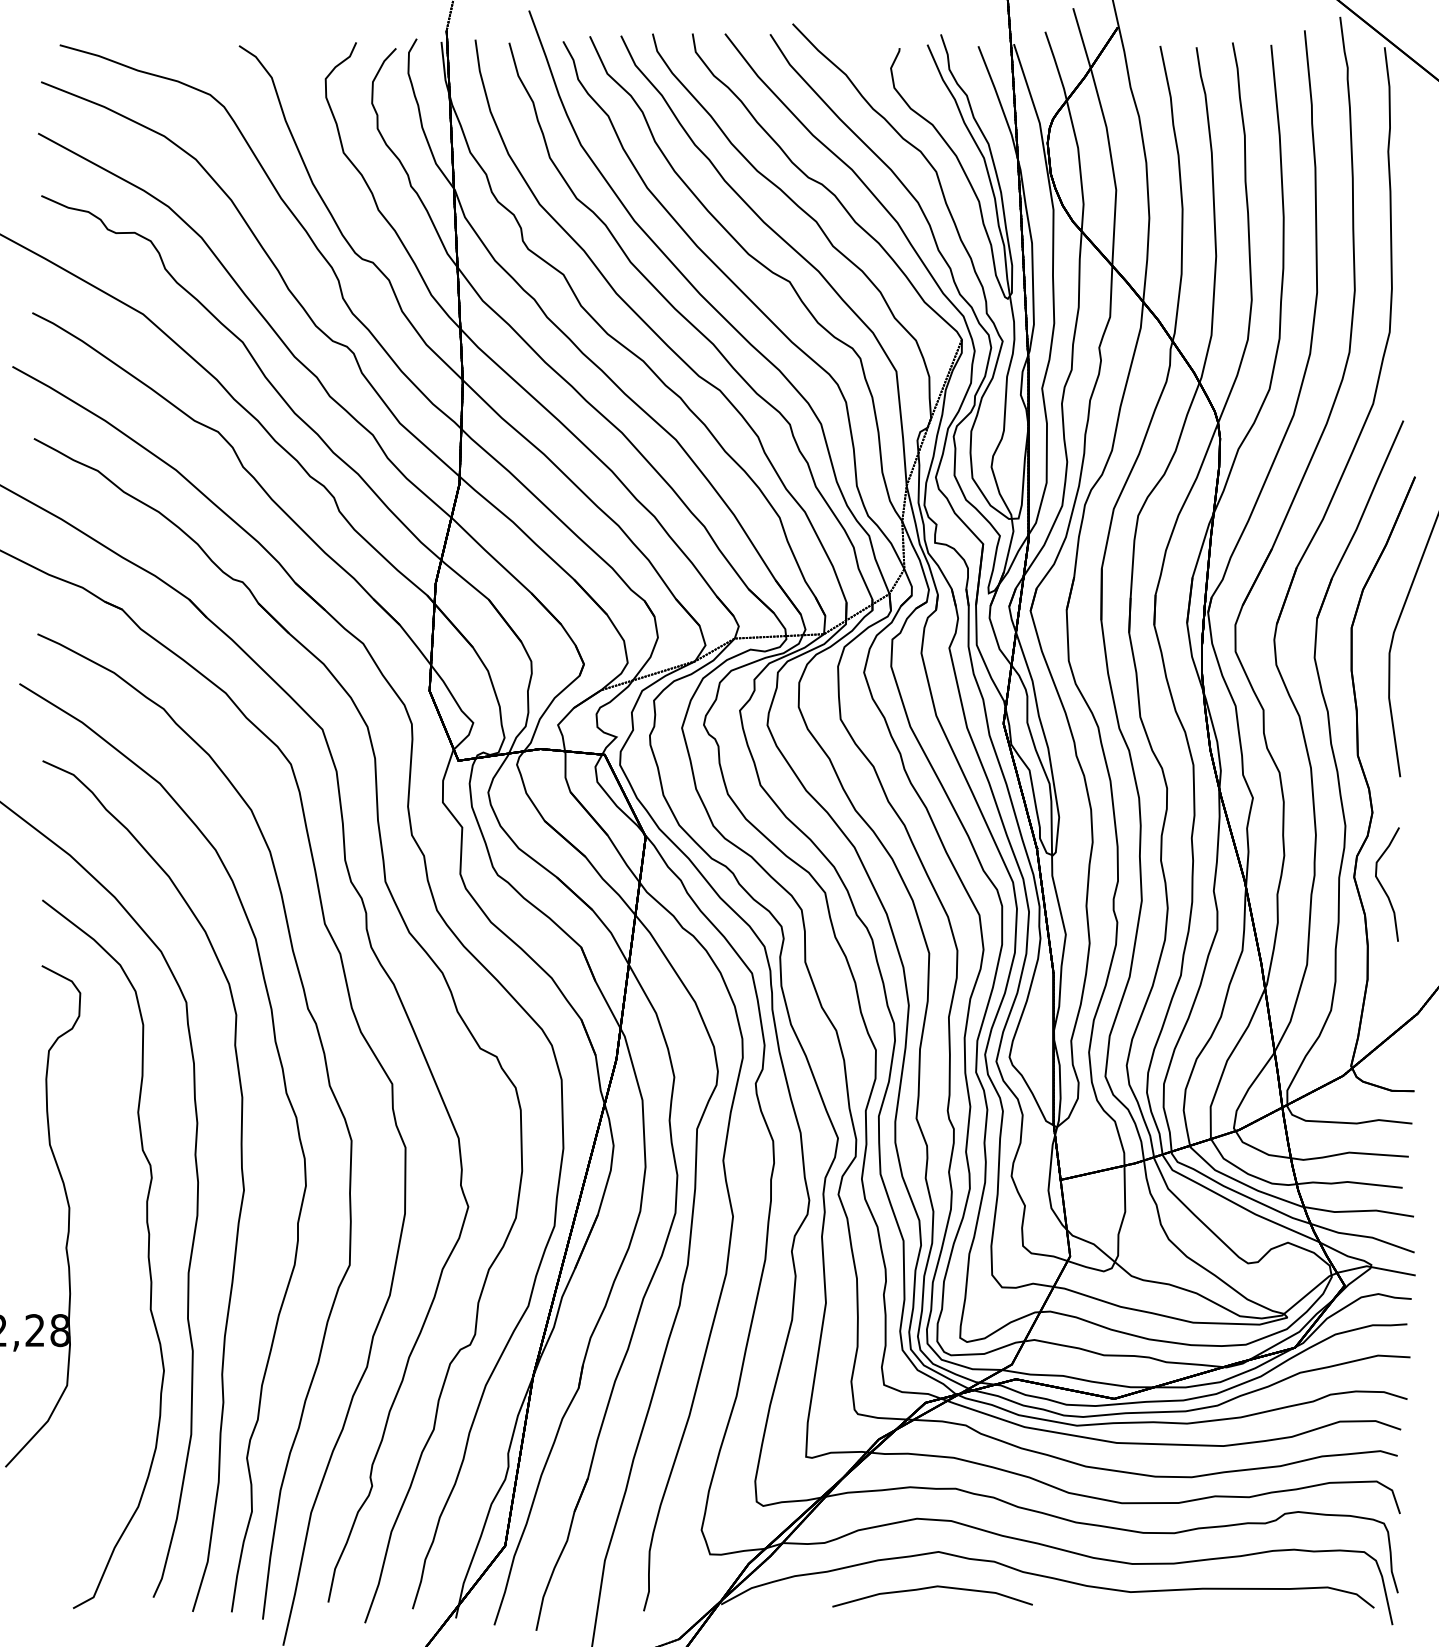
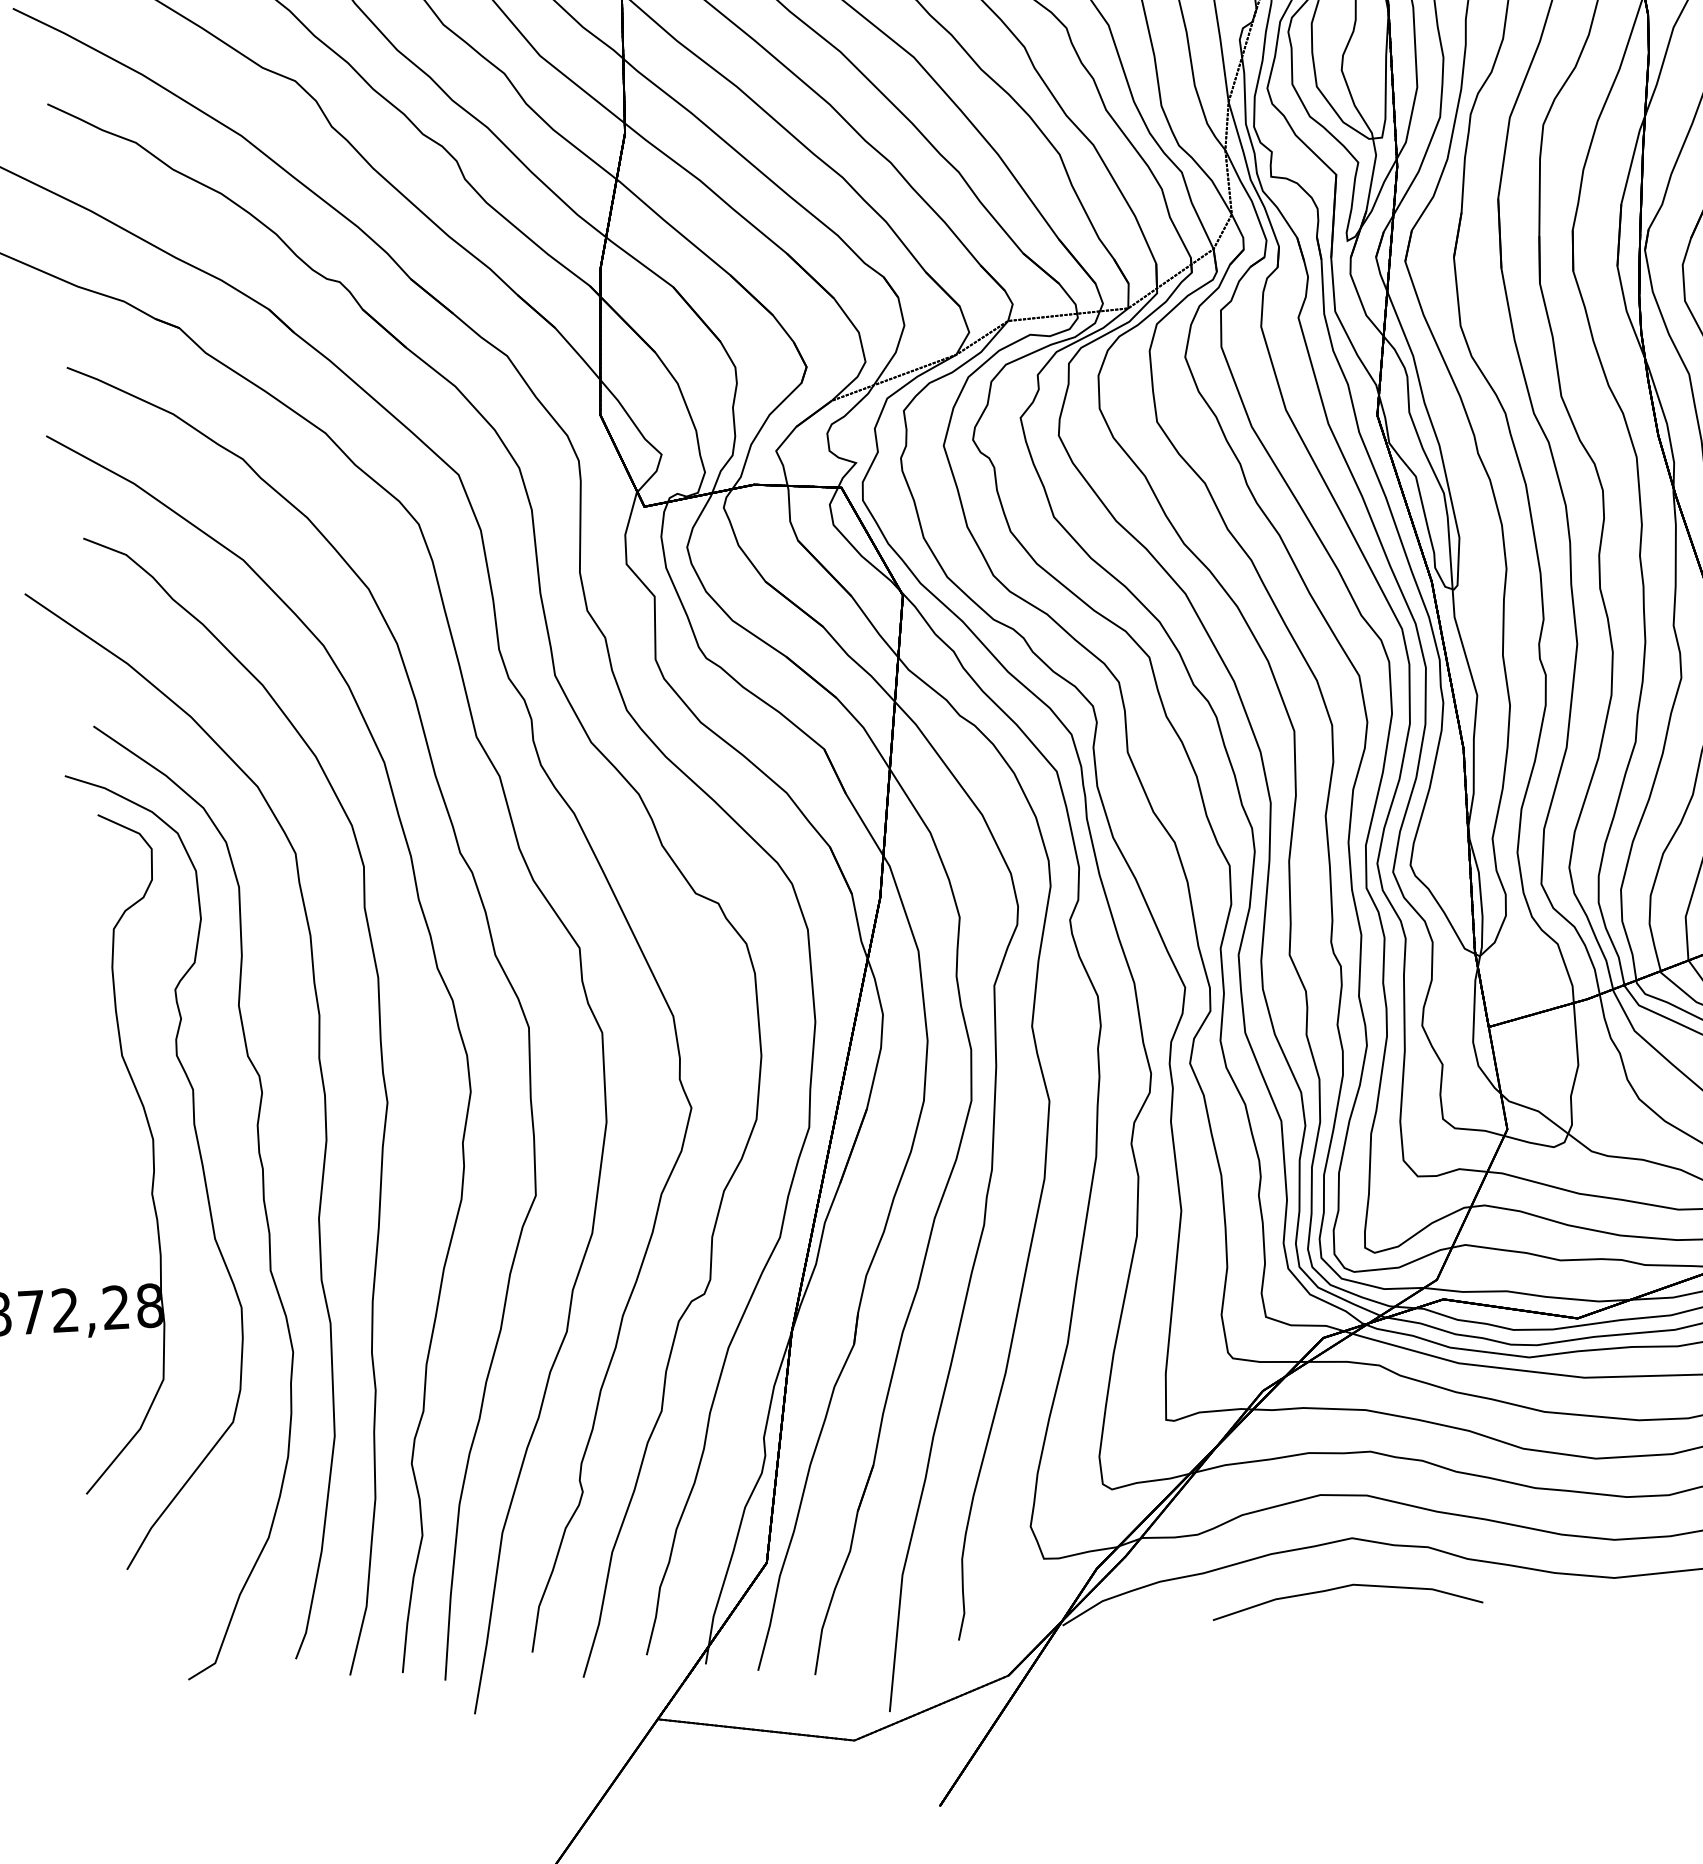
curve: (103, 1228) -> (200, 1164), added

